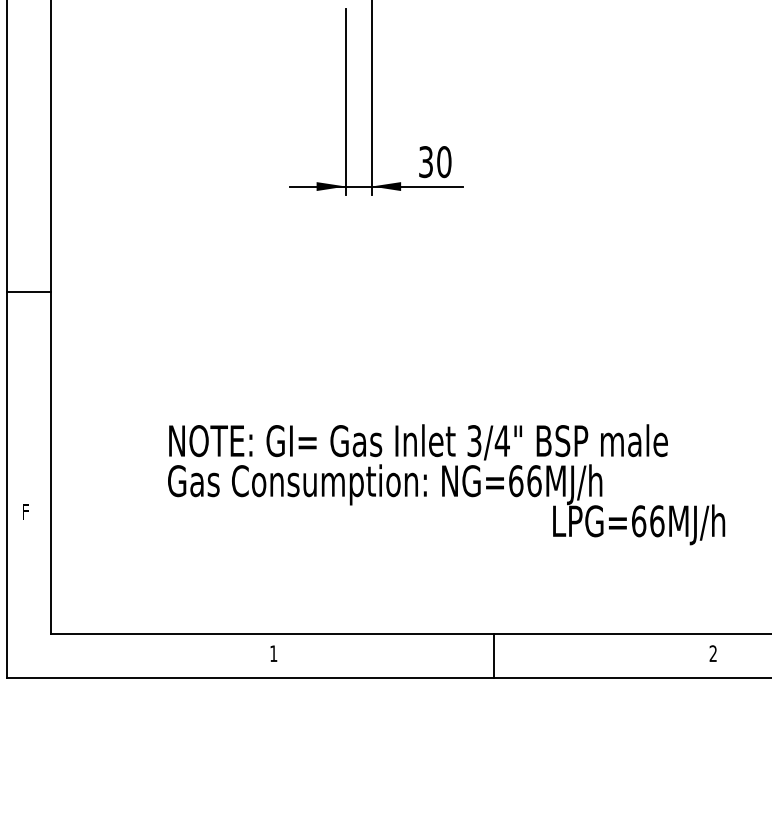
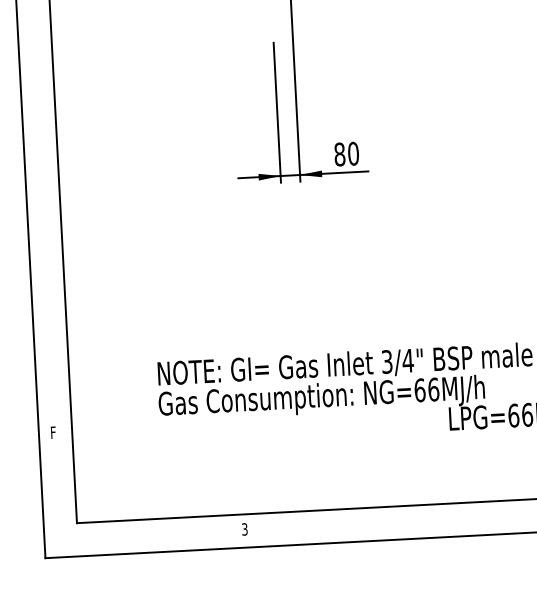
text: (426, 162) -> (340, 154), 30 -> 80
line: (28, 292) -> (46, 268), removed
text: (273, 653) -> (244, 529), 1 -> 3
line: (494, 655) -> (410, 522), removed

